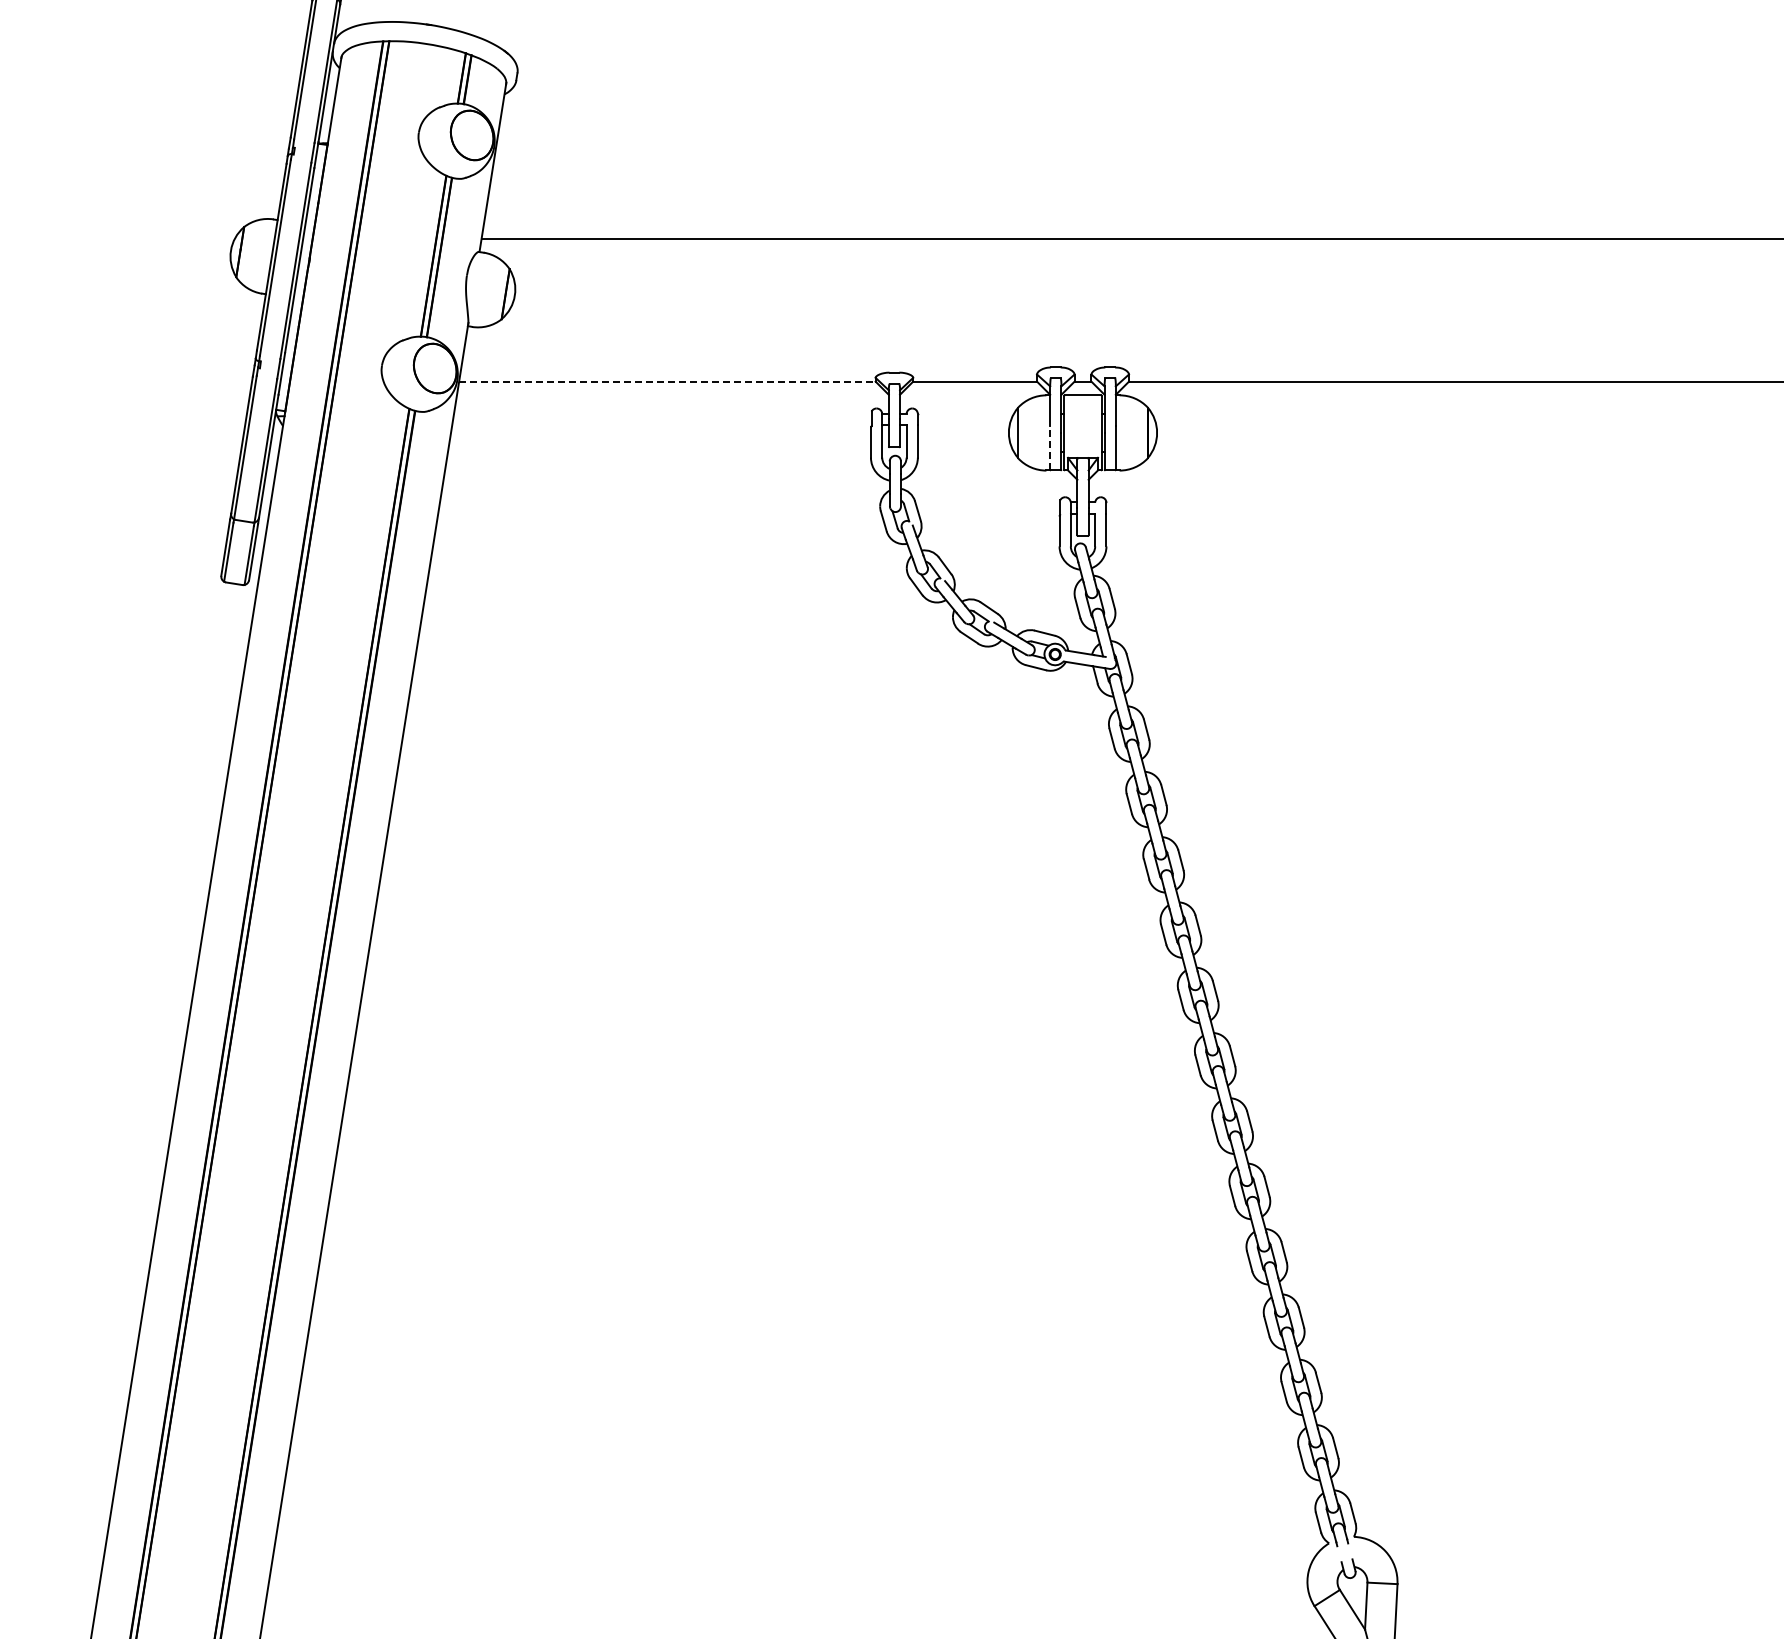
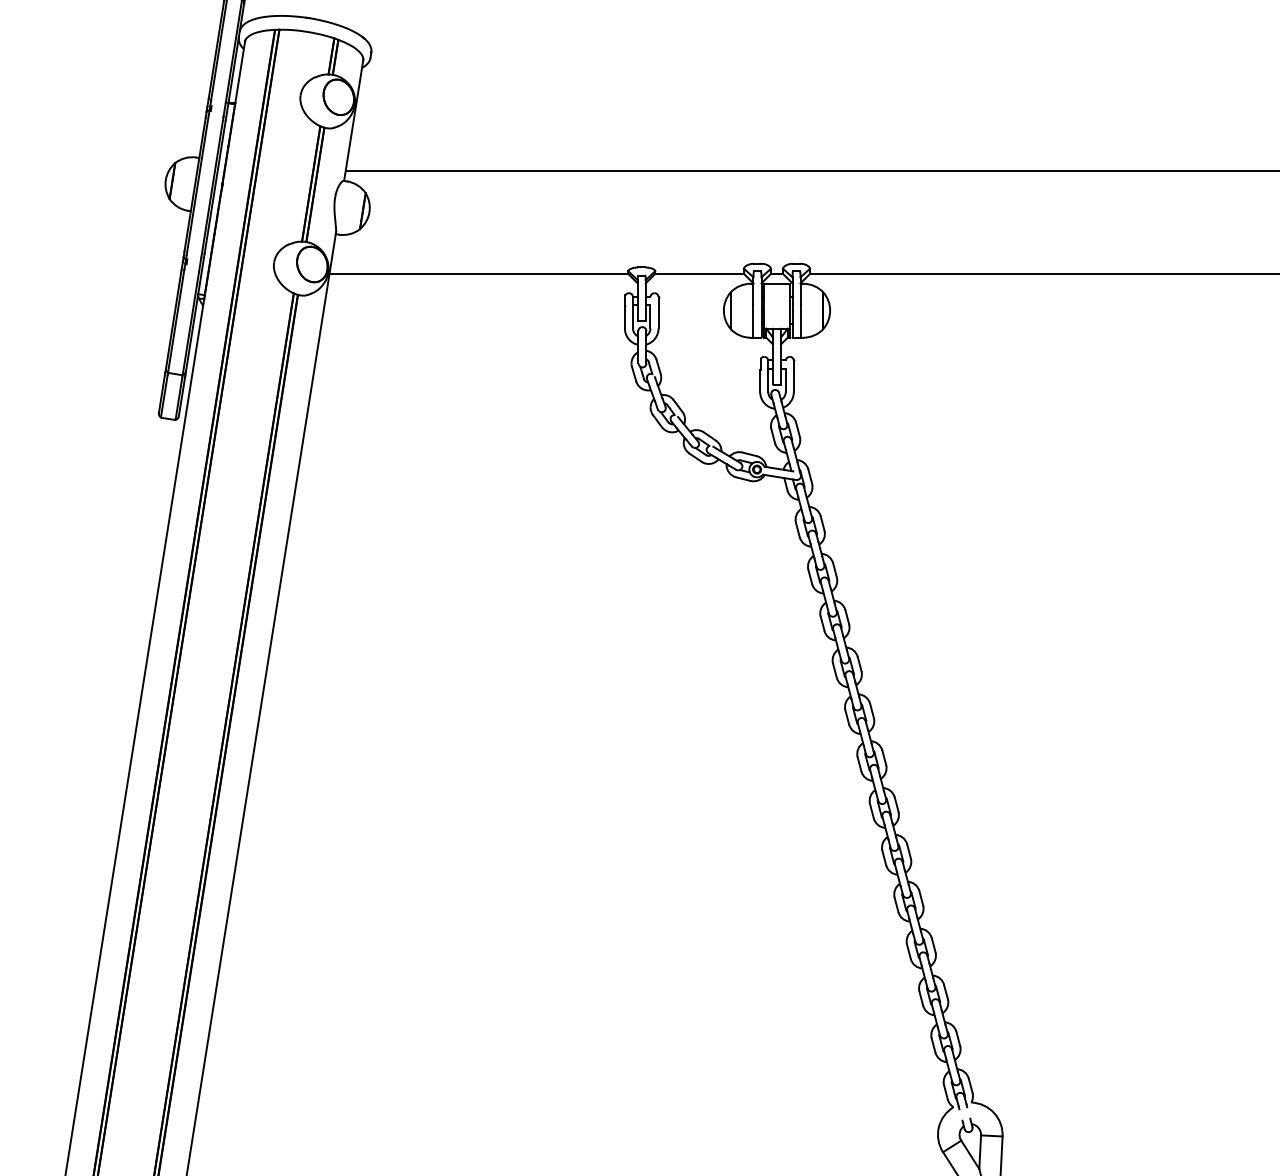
line: (667, 381) -> (478, 273), dashed -> solid
line: (1050, 447) -> (753, 321), dashed -> solid

